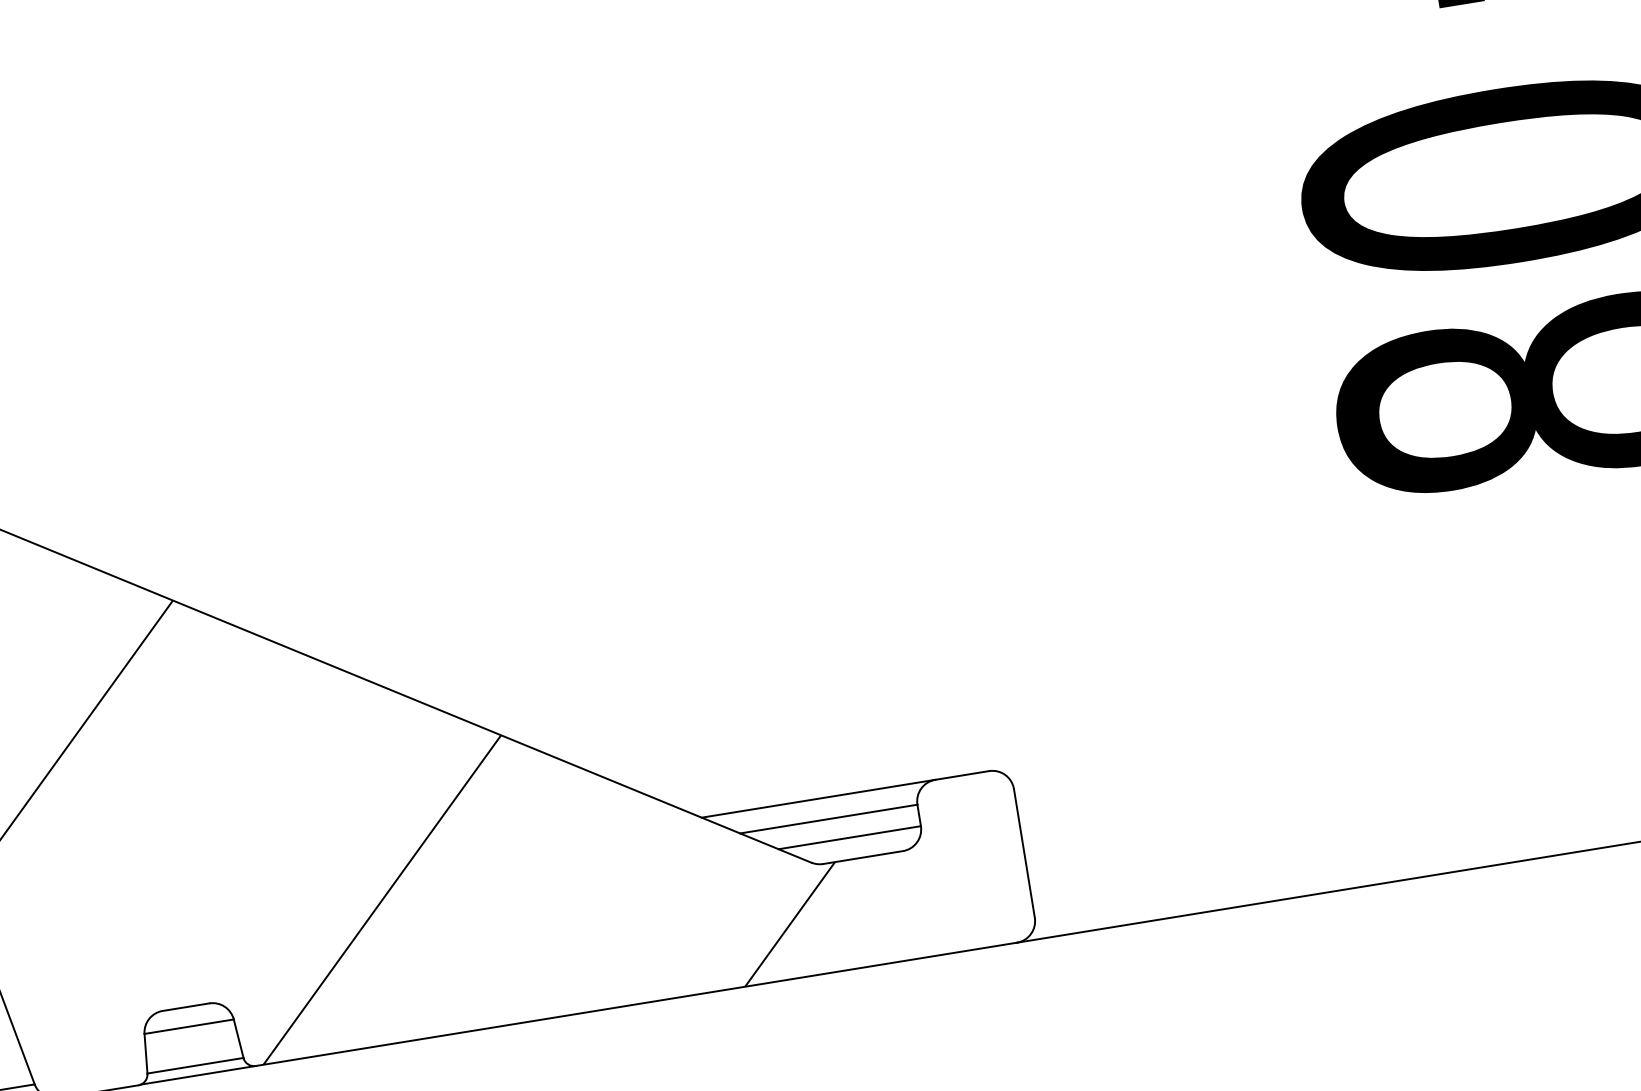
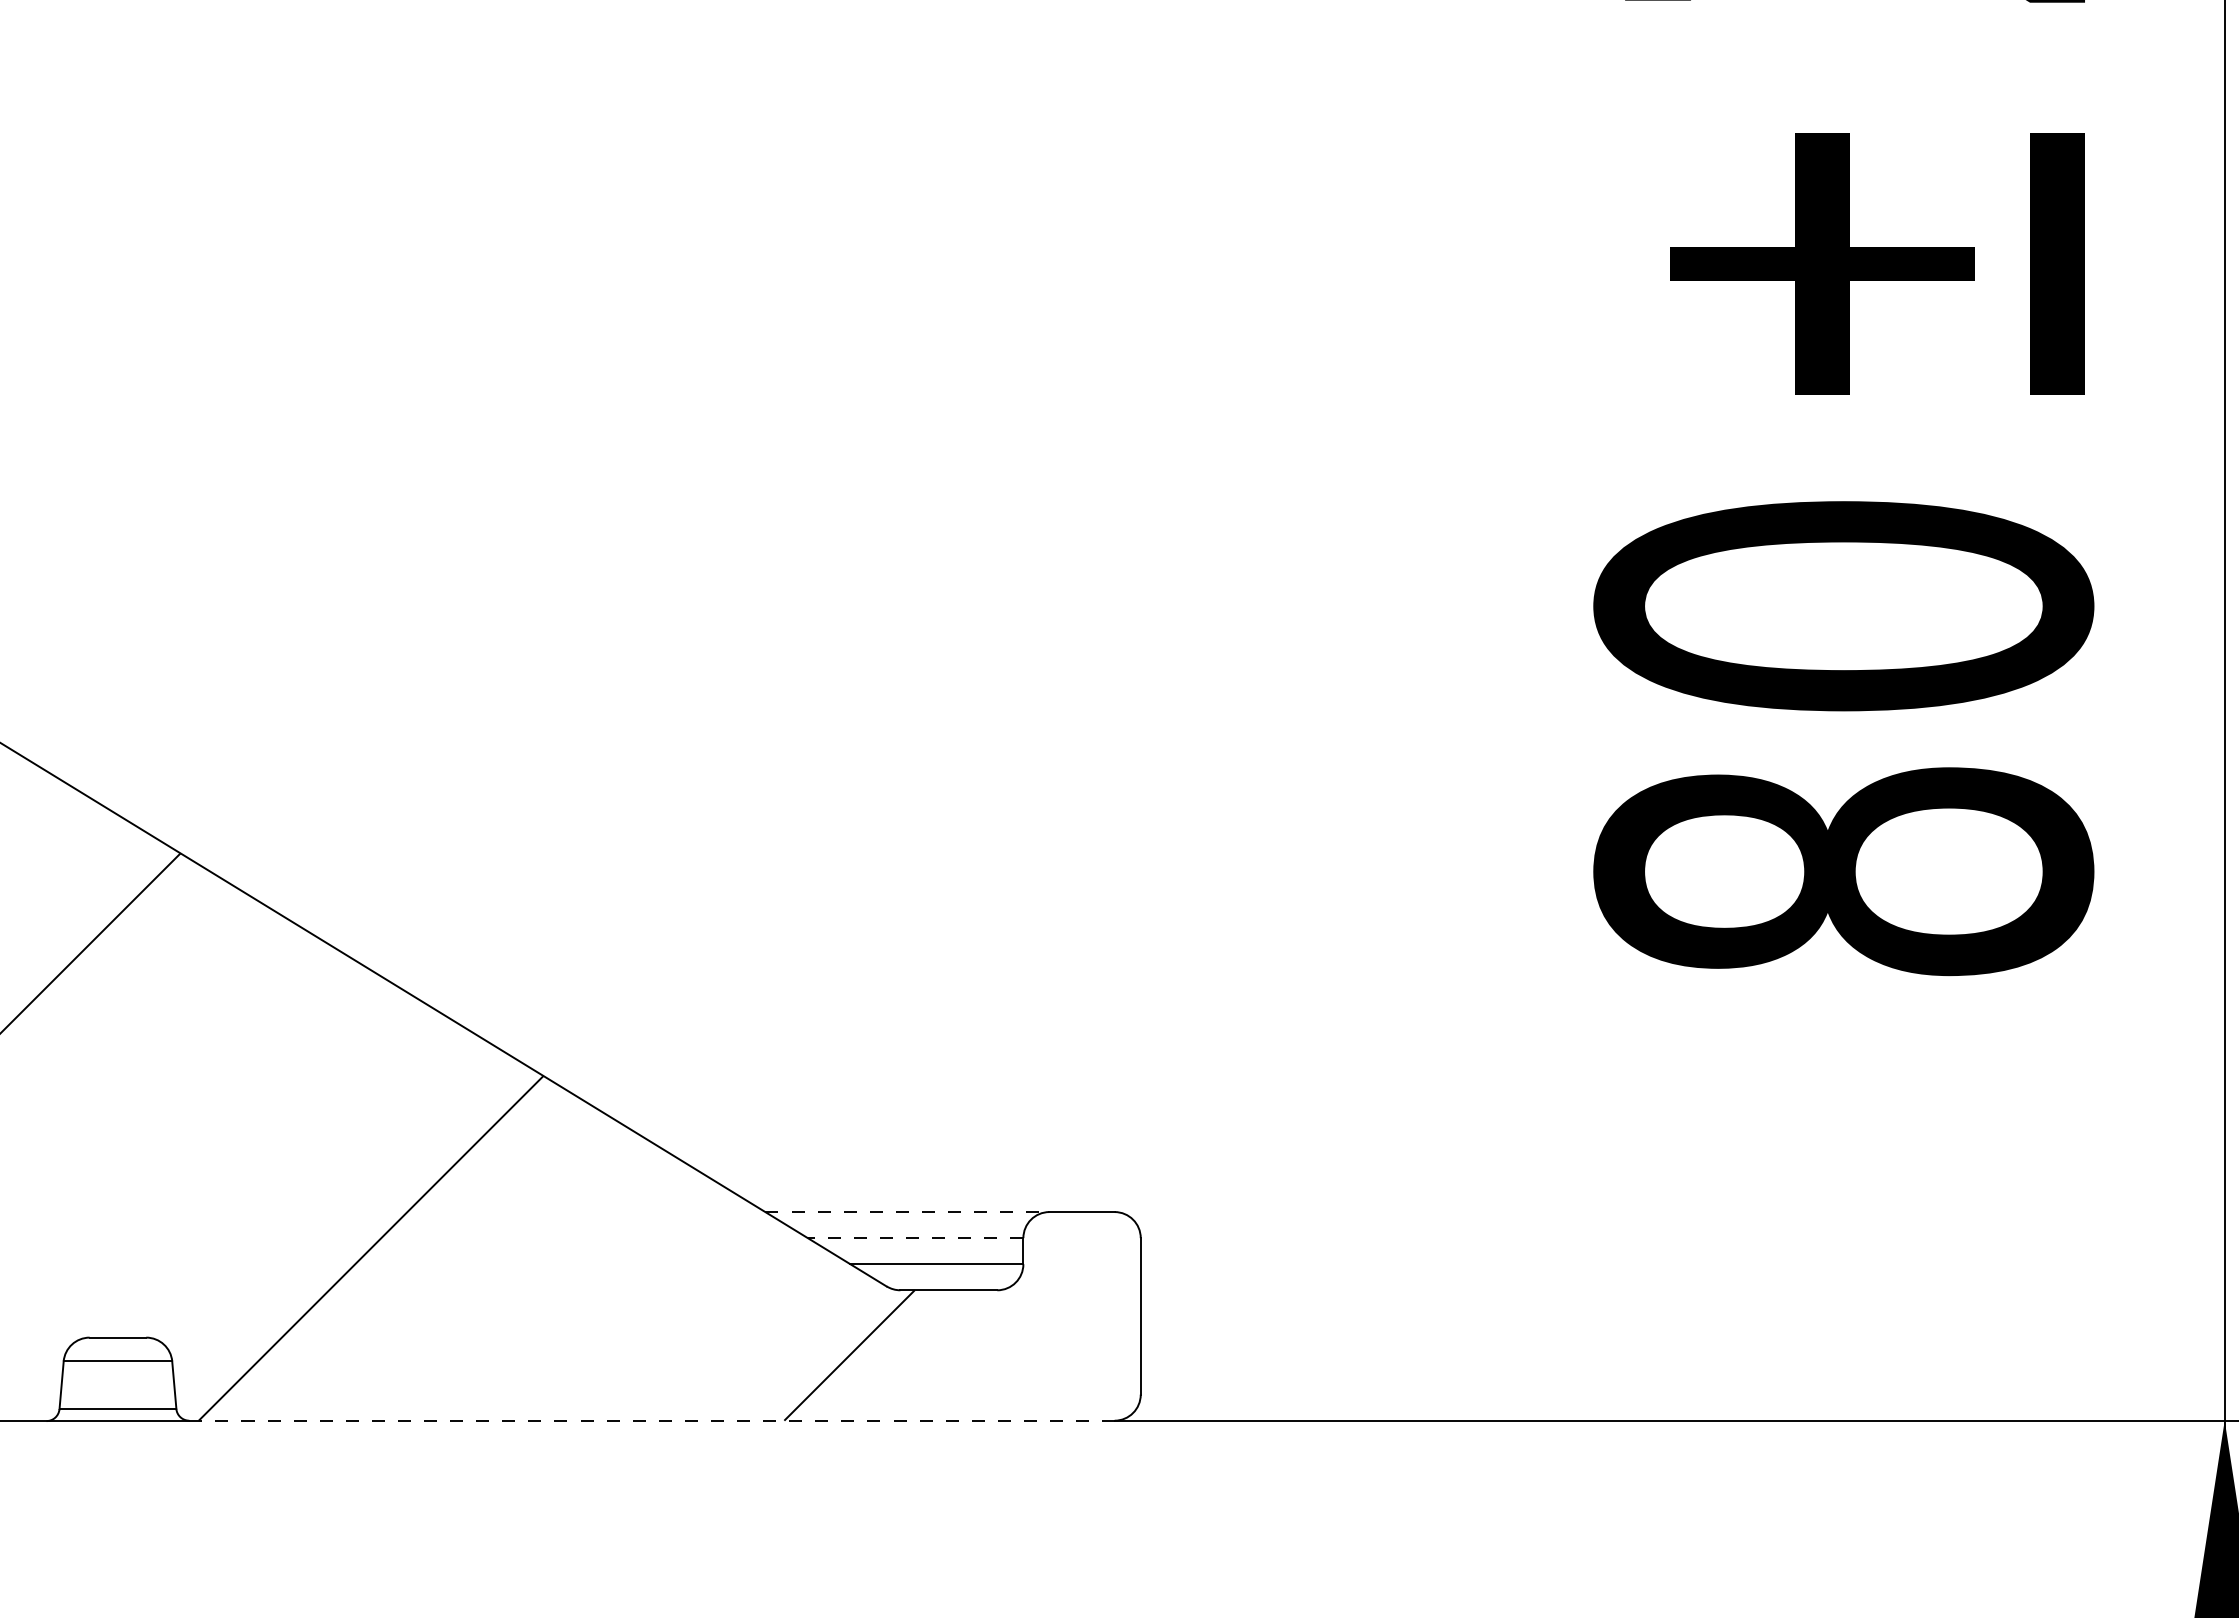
line: (818, 799) -> (907, 1212), solid -> dashed
line: (828, 819) -> (915, 1238), solid -> dashed
line: (635, 1004) -> (651, 1420), solid -> dashed

